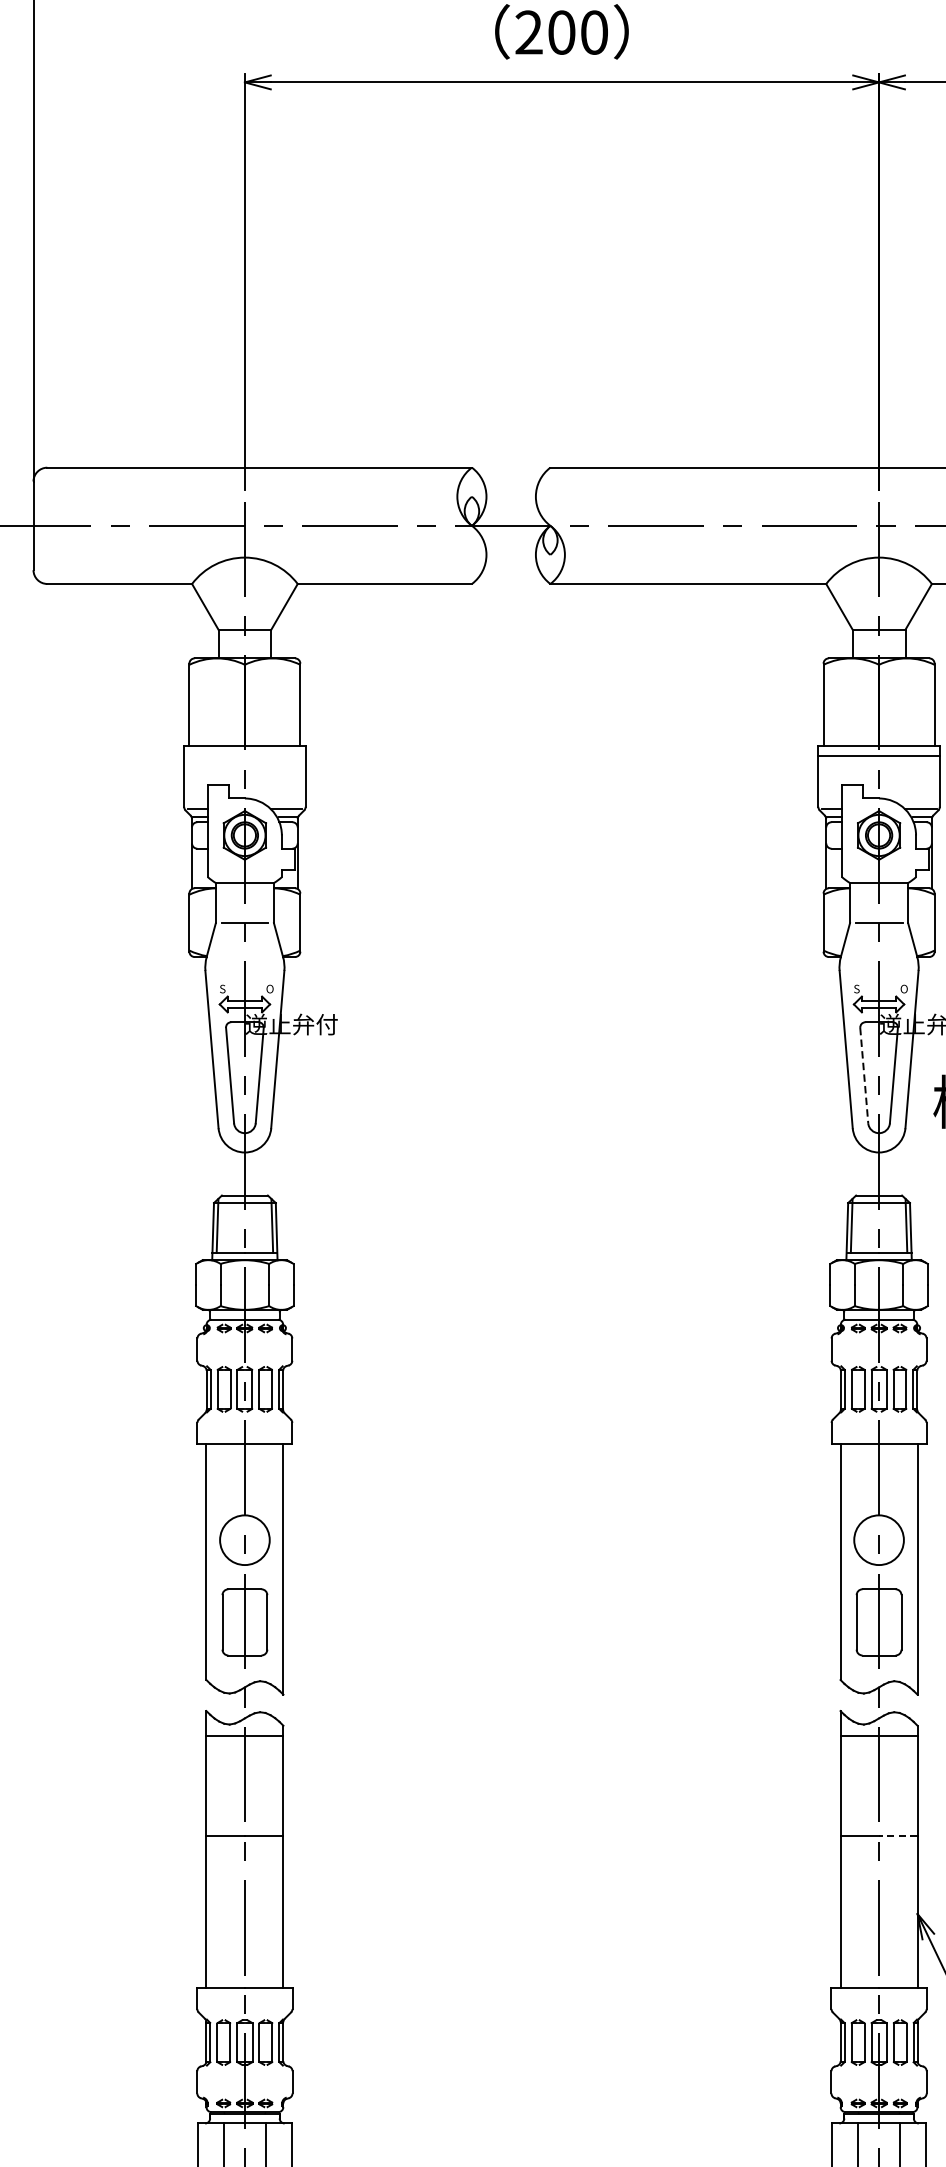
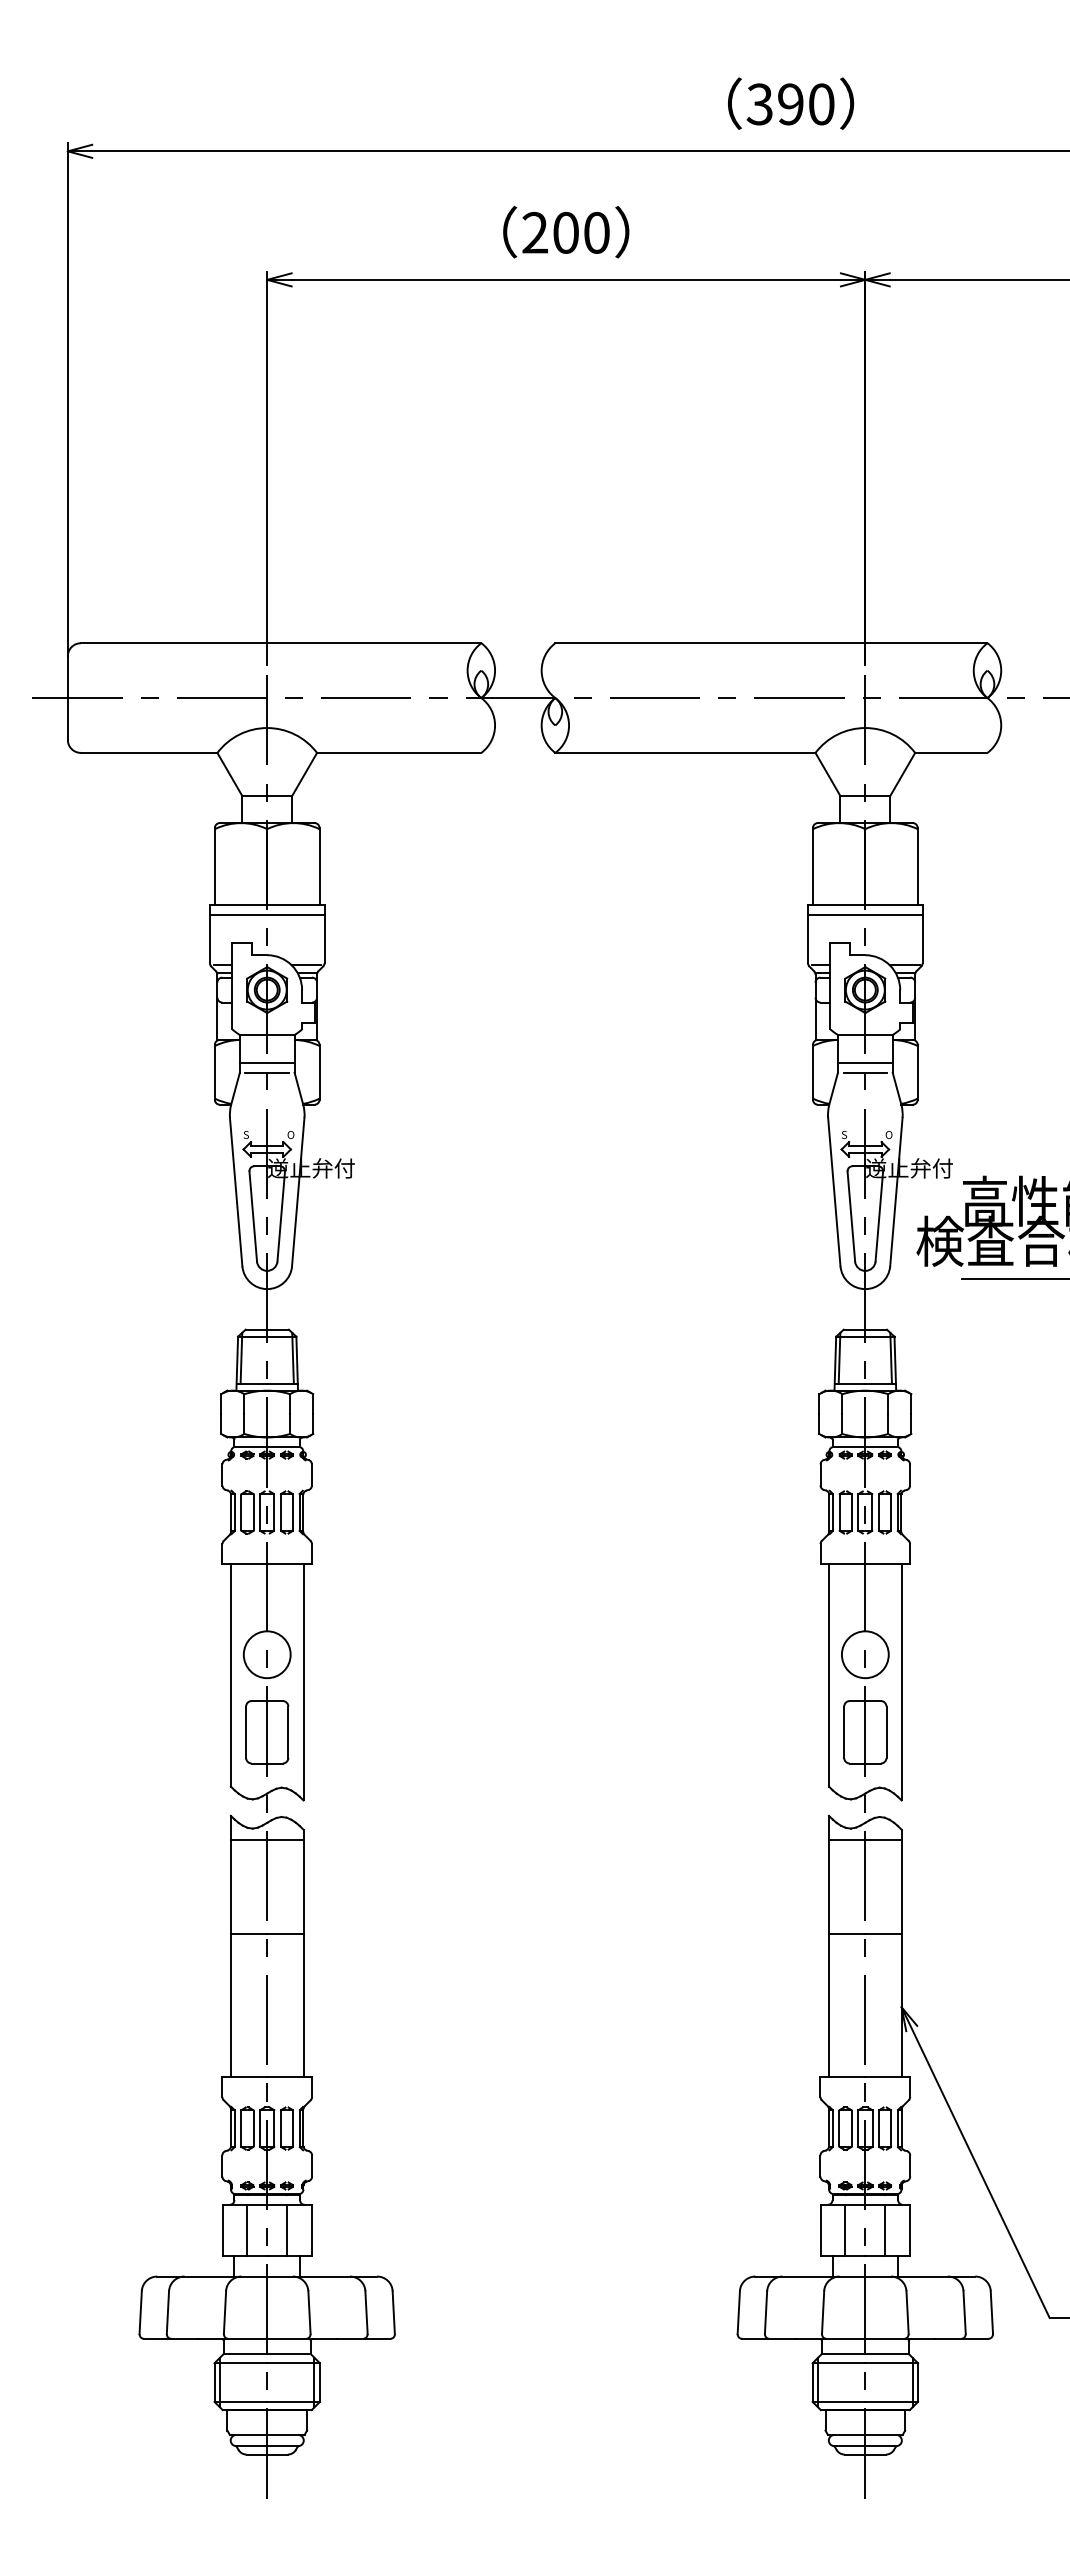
line: (244, 756) -> (266, 915), added
line: (244, 913) -> (266, 1063), added
line: (878, 913) -> (864, 1063), added
line: (864, 1076) -> (851, 1217), dashed -> solid
line: (898, 1835) -> (883, 1933), dashed -> solid

